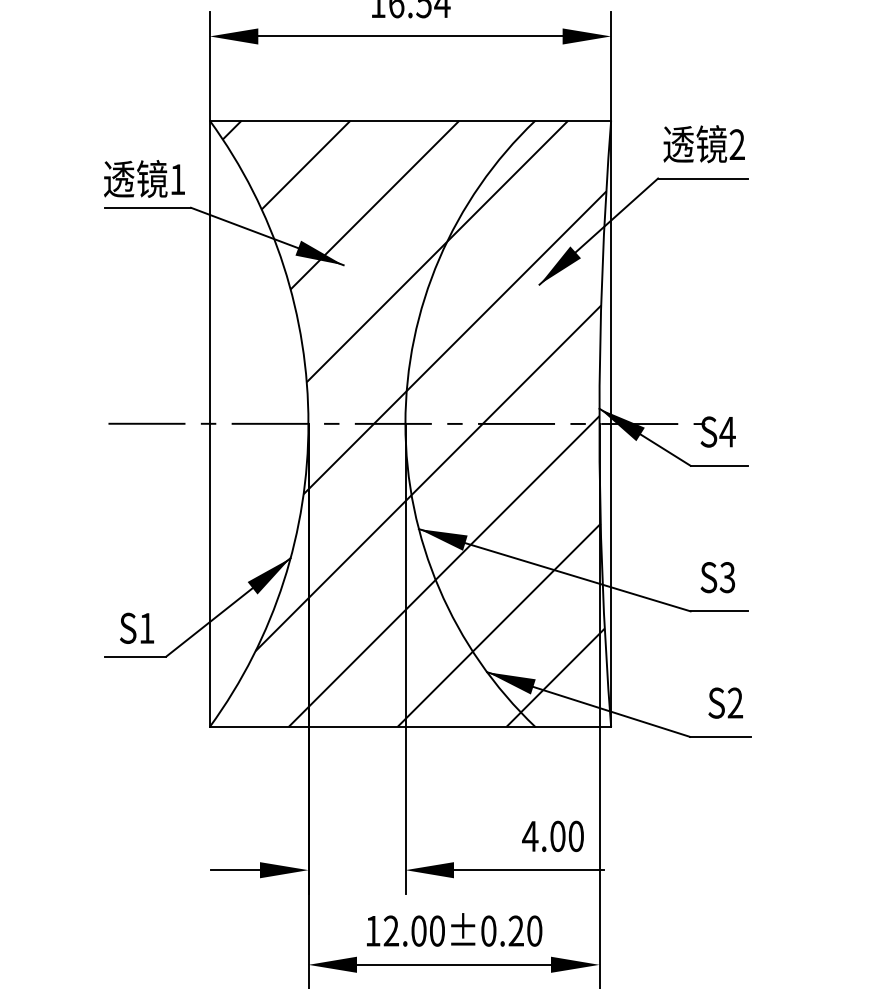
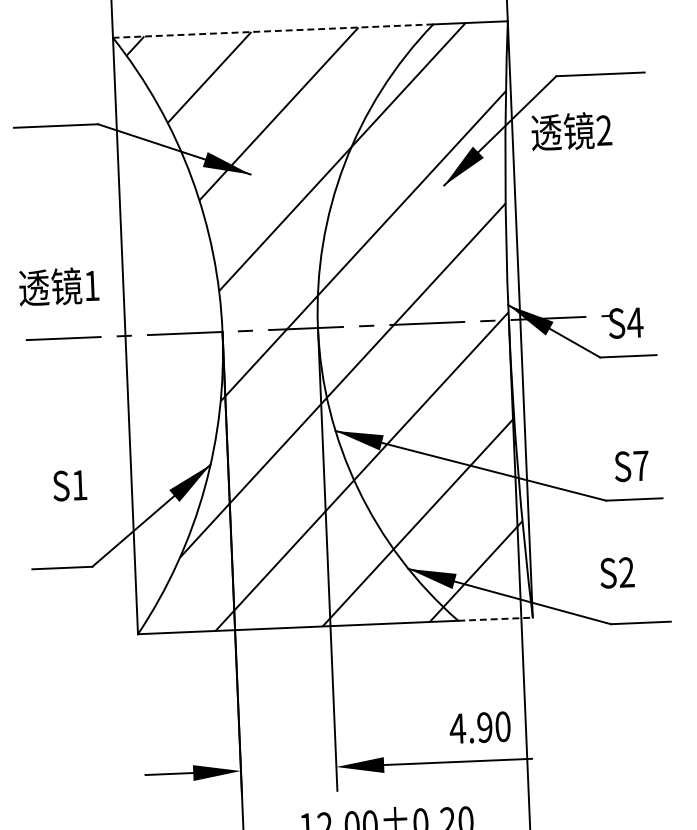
line: (372, 120) -> (273, 30), solid -> dashed
text: (703, 144) -> (570, 131), moved
text: (144, 178) -> (59, 286), moved
text: (727, 577) -> (641, 465), S3 -> S7
text: (137, 627) -> (70, 484), moved
text: (725, 702) -> (616, 572), moved
line: (573, 726) -> (495, 618), solid -> dashed
text: (557, 836) -> (484, 727), 4.00 -> 4.90

